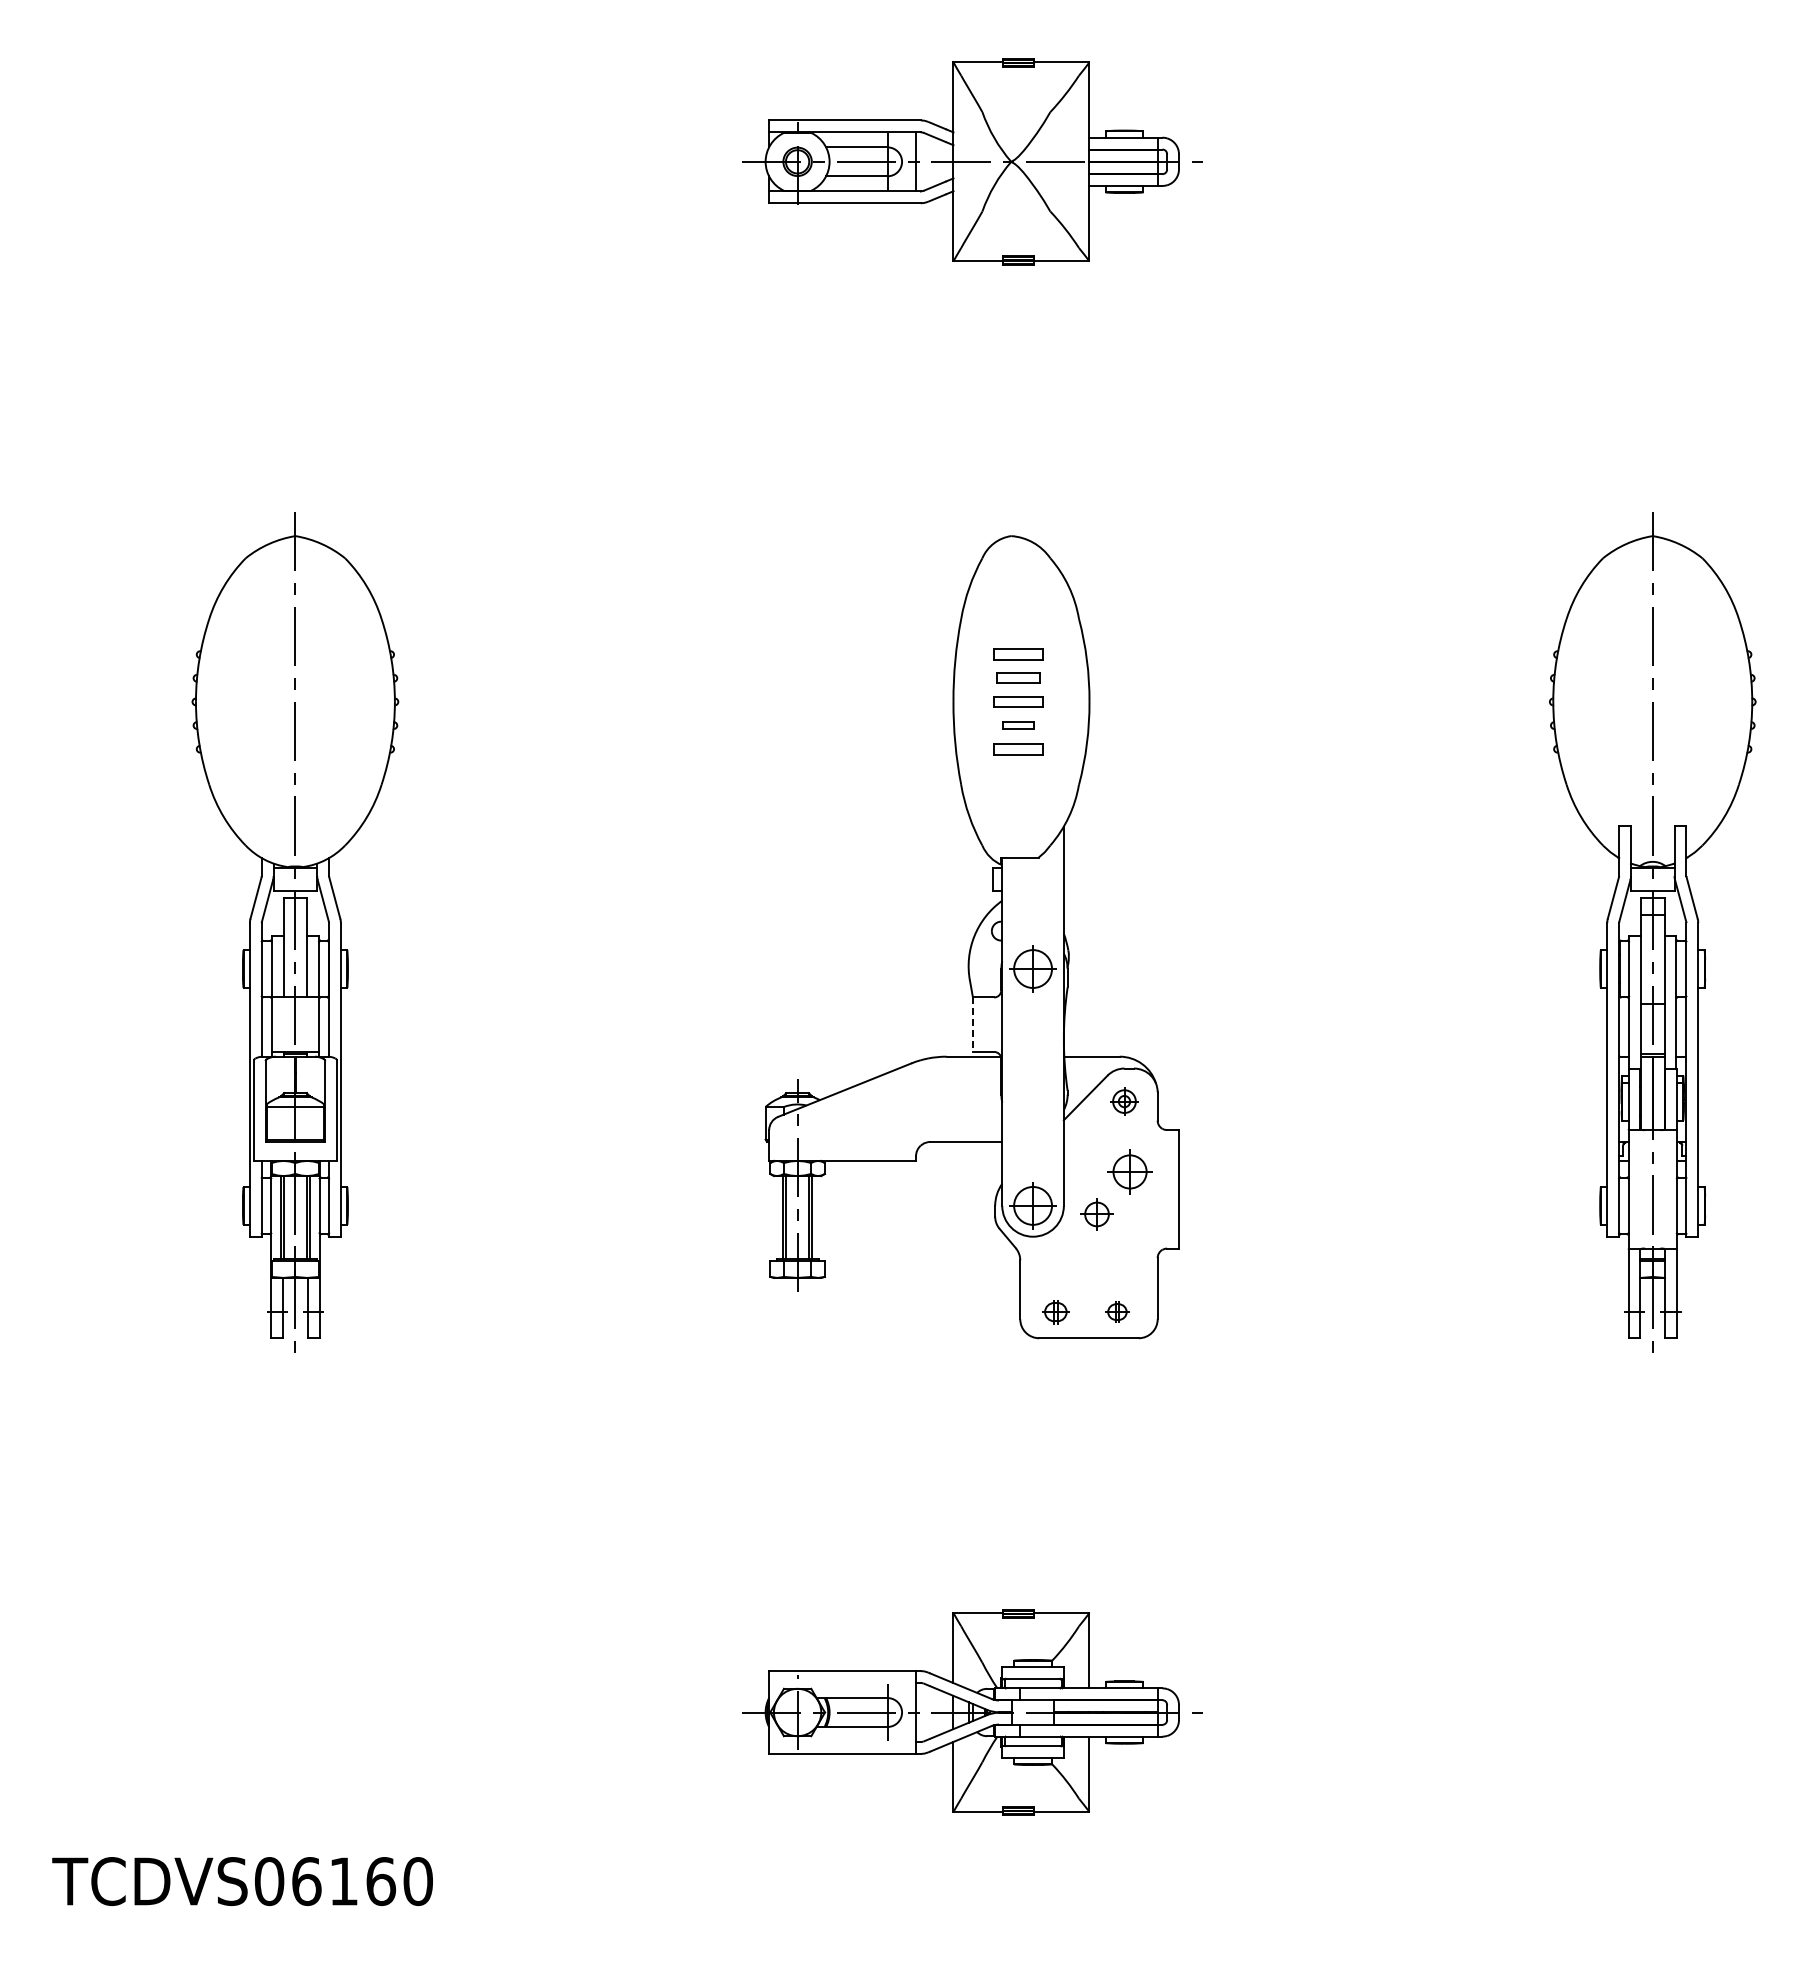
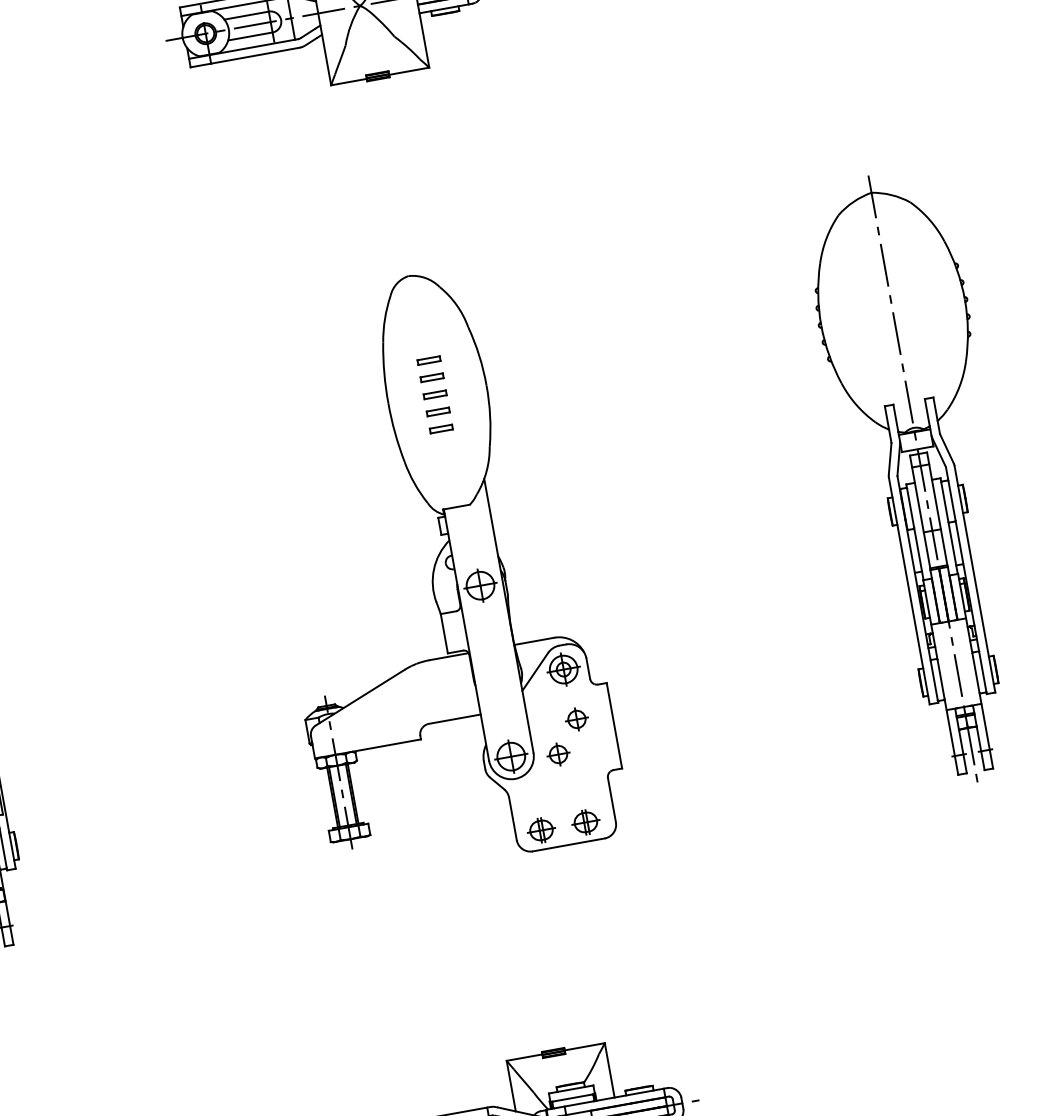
part: (1018, 654) -> (429, 360), size x0.62
part: (1018, 678) -> (432, 377), size x0.71
part: (1018, 701) -> (435, 394), size x0.62
part: (1018, 749) -> (441, 429), size x0.62
line: (972, 1025) -> (444, 634), dashed -> solid
part: (1124, 1101) -> (563, 669), size x1.67
part: (1130, 1171) -> (577, 719), size x0.71
part: (1055, 1311) -> (541, 829), size x1.43
part: (1117, 1311) -> (585, 821), size x1.67

